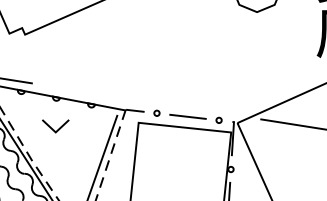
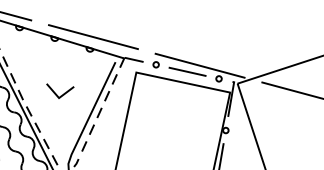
line: (93, 92) -> (93, 36), added
line: (199, 109) -> (200, 65), added
line: (54, 129) -> (58, 94), moved

